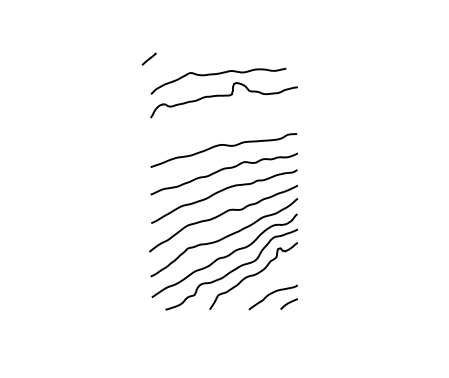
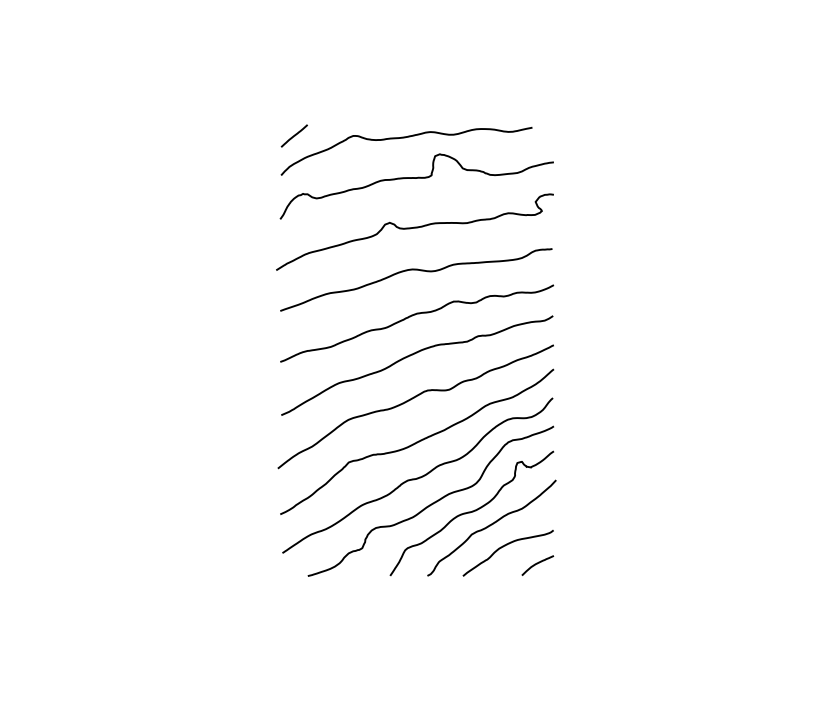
line: (148, 58) -> (292, 134), moved
curve: (222, 123) -> (413, 229), added
curve: (264, 282) -> (491, 525), added

